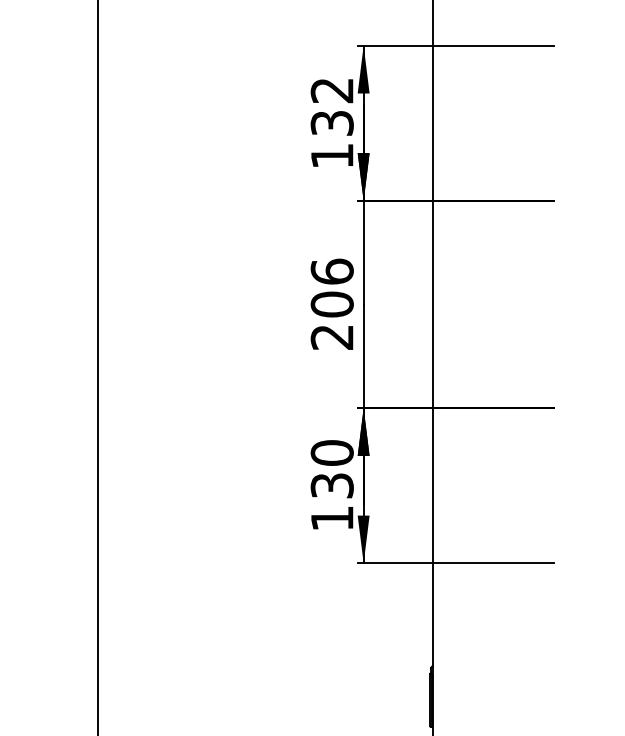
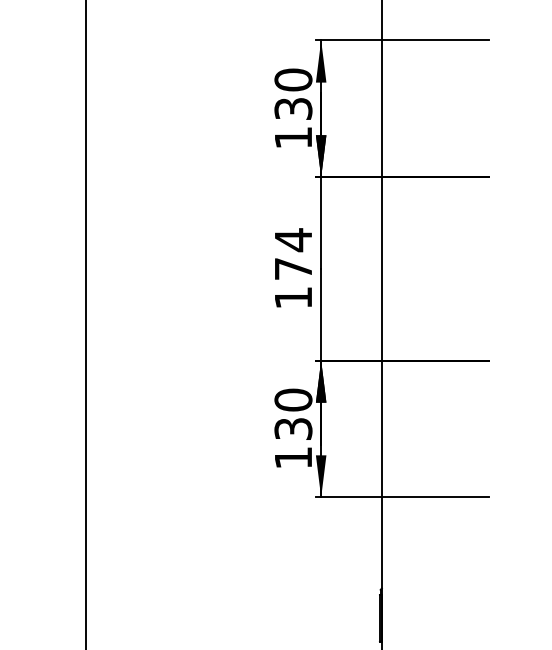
text: (332, 89) -> (293, 79), 132 -> 130
text: (332, 304) -> (293, 268), 206 -> 174

